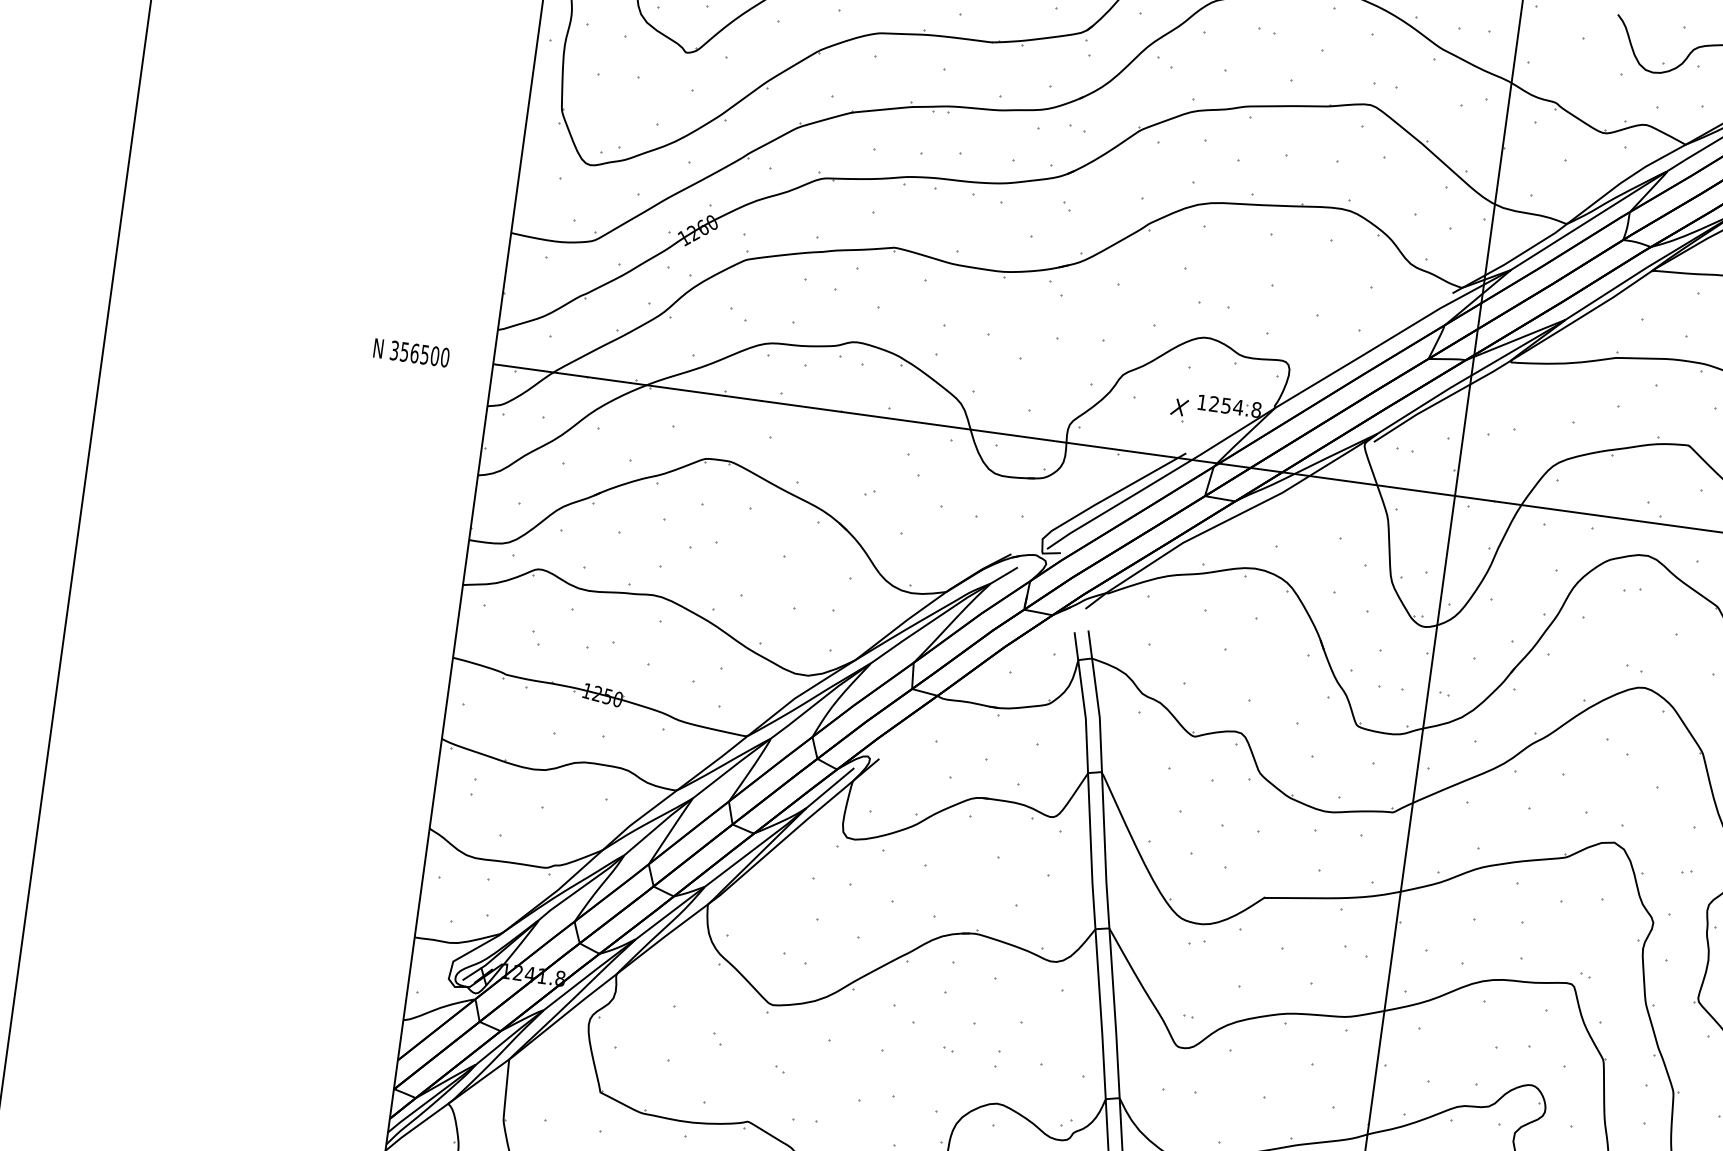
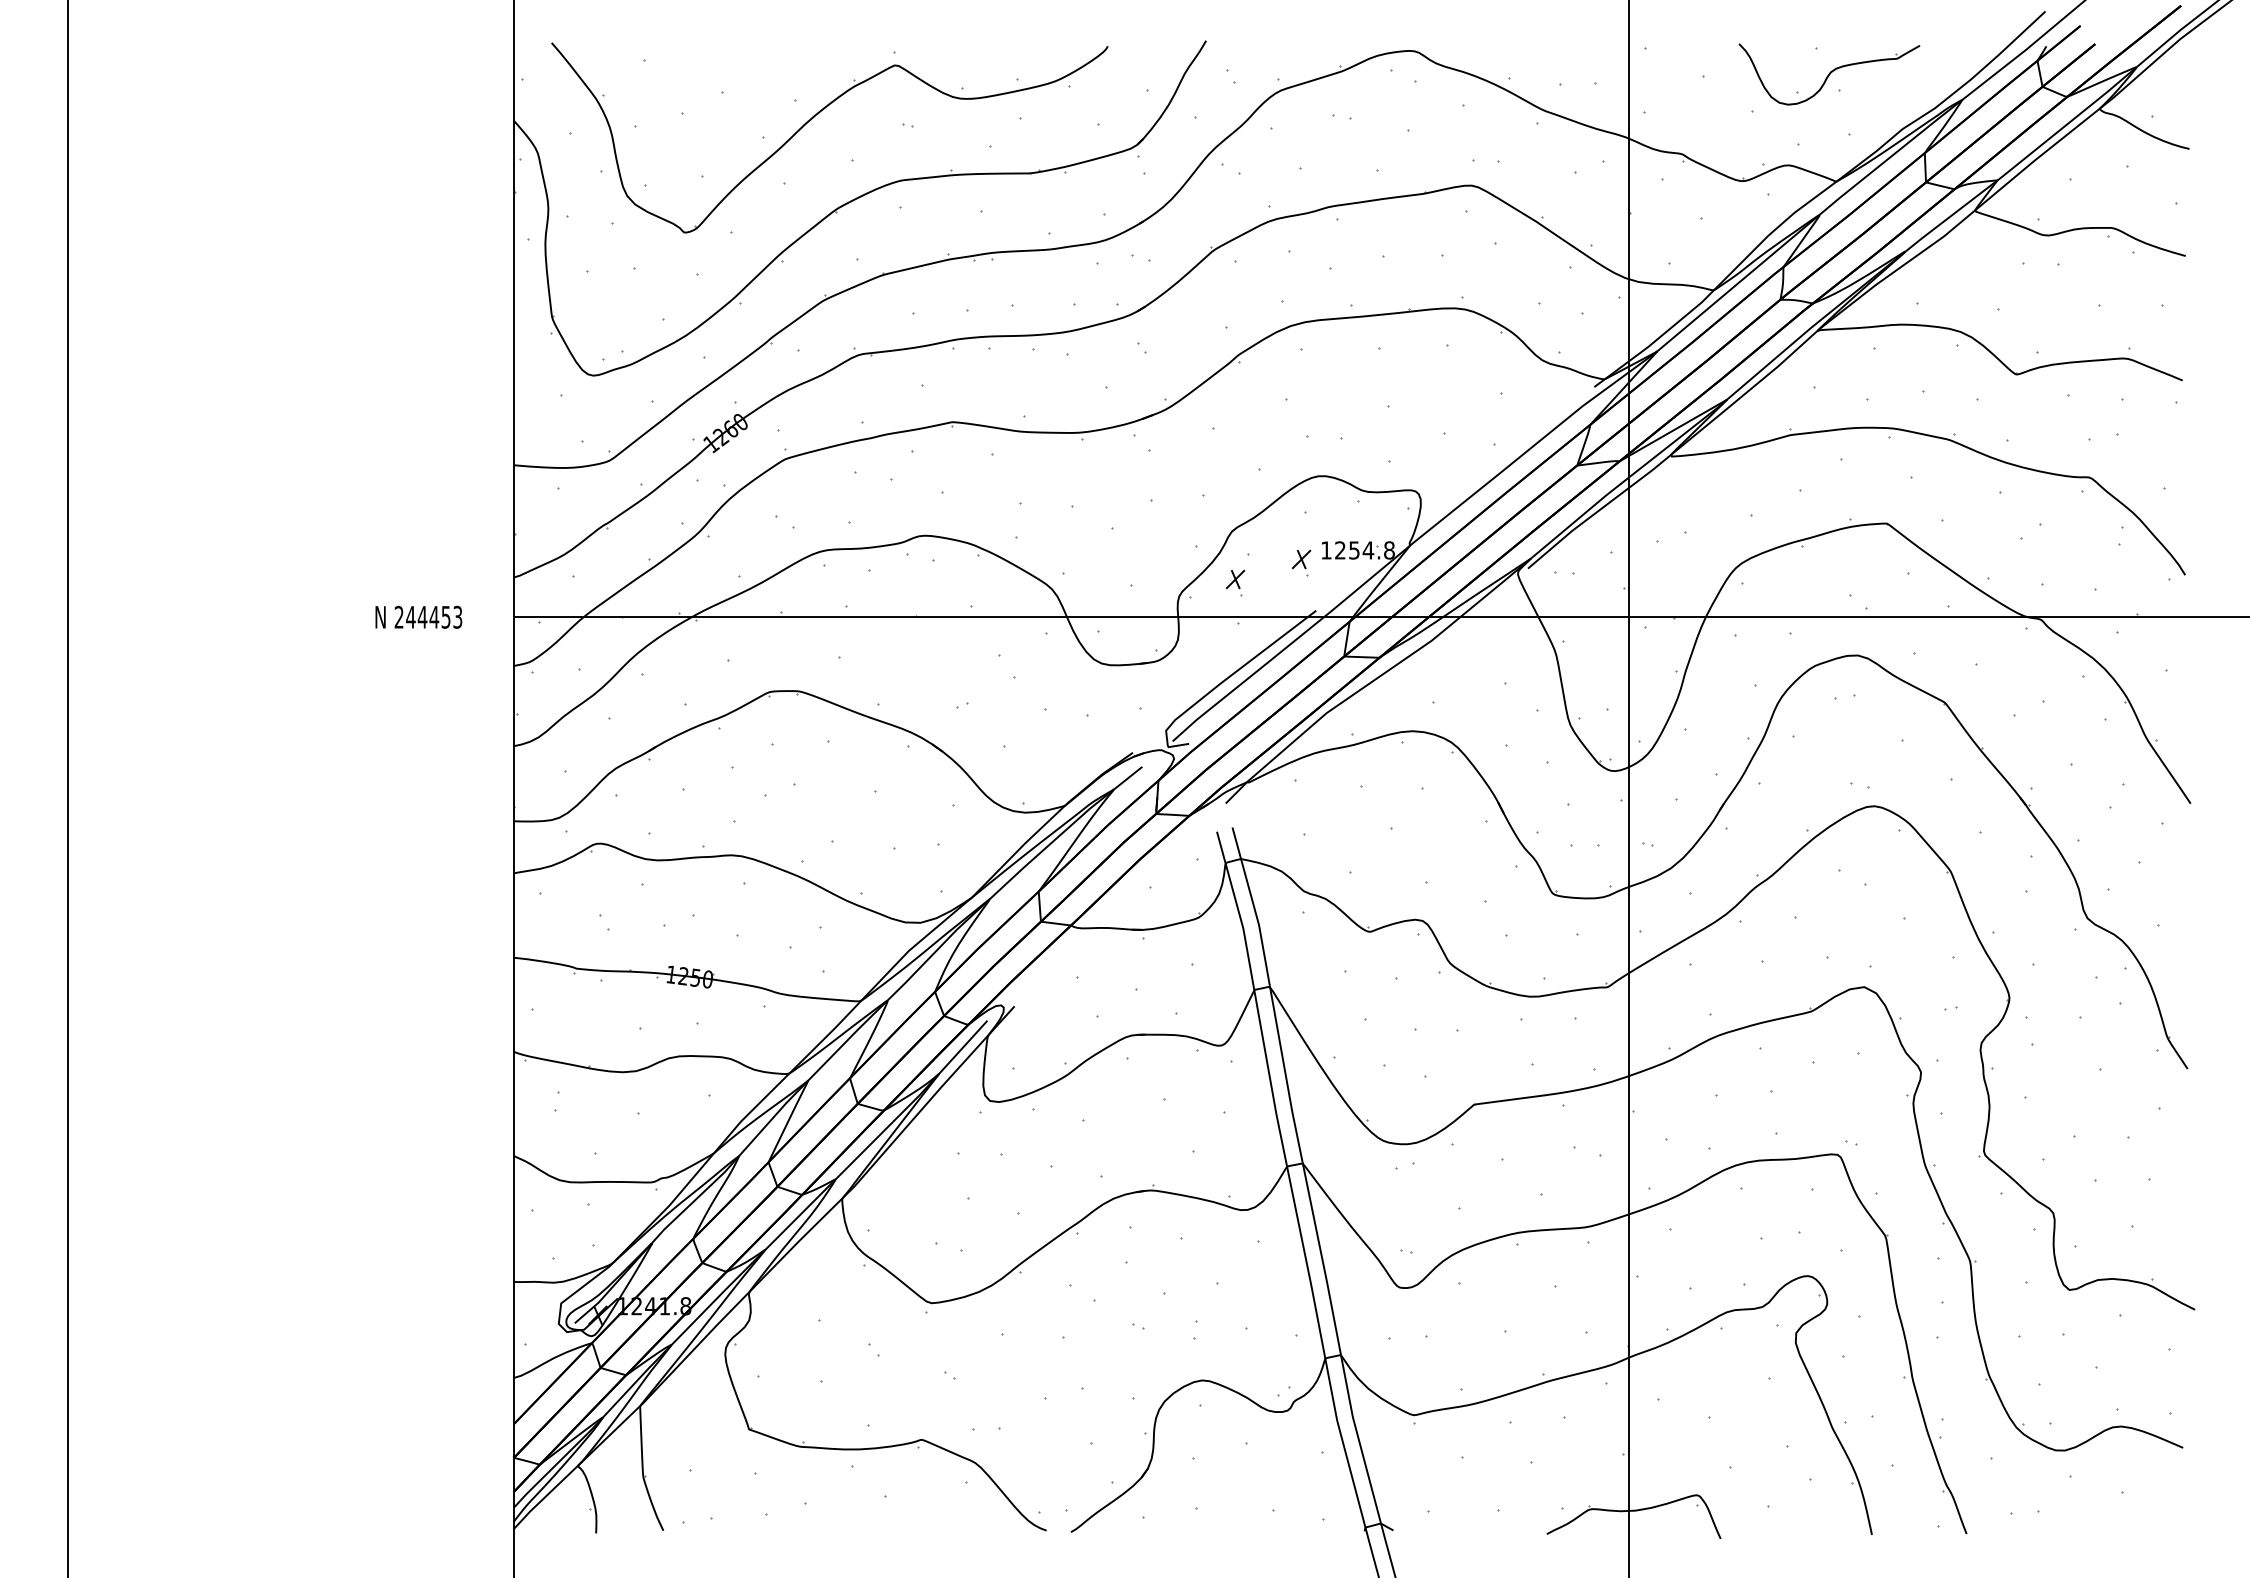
text: (419, 353) -> (428, 616), 356500 -> 244453
part: (1119, 419) -> (1235, 582), added

